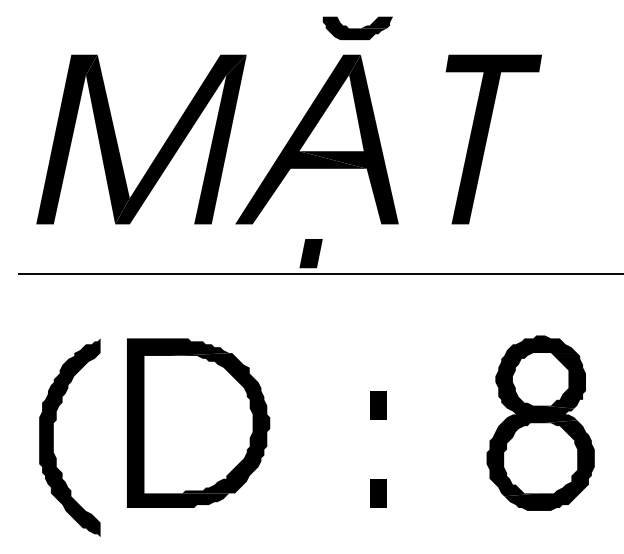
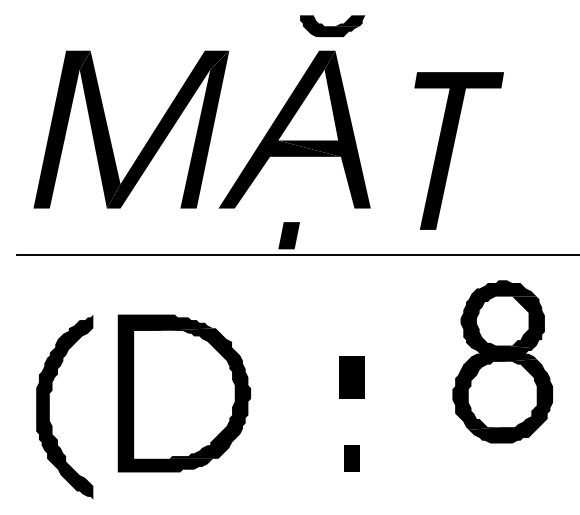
part: (487, 138) -> (453, 150), moved
part: (378, 405) -> (351, 377), size x1.6
part: (540, 422) -> (502, 361), moved

